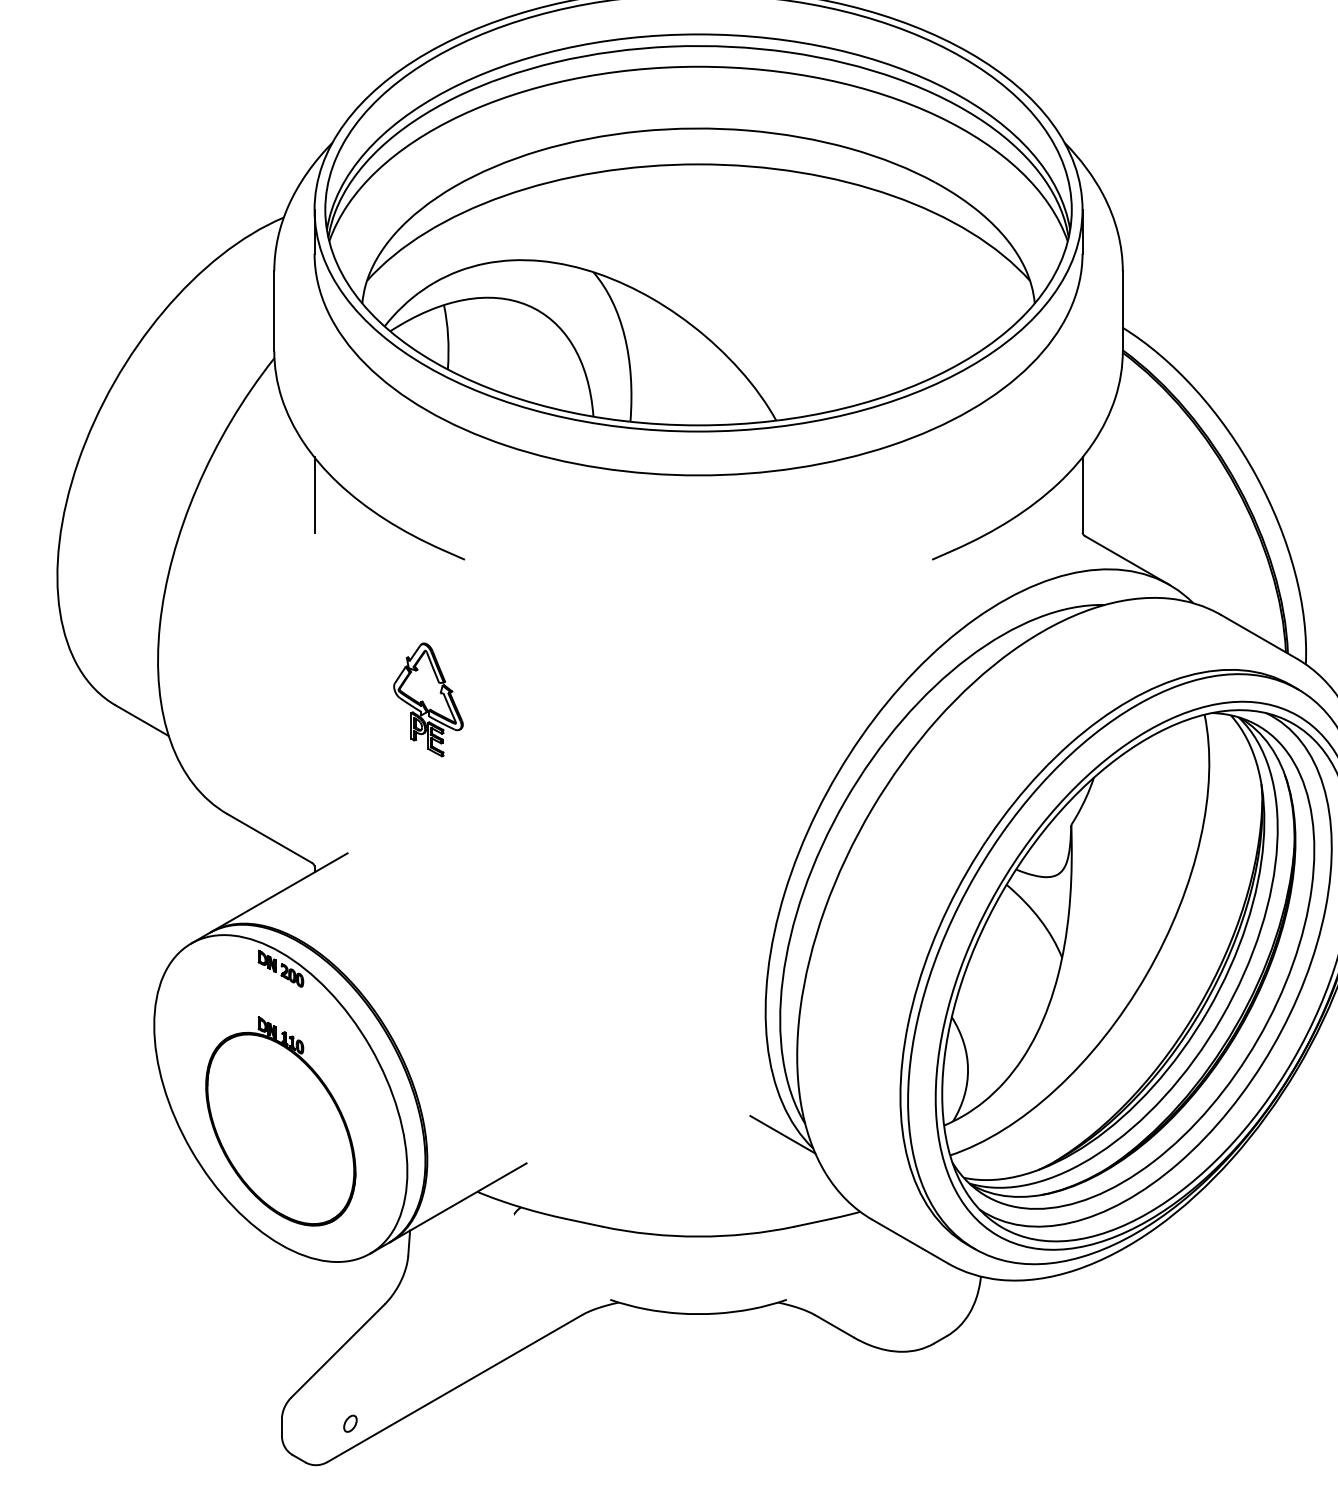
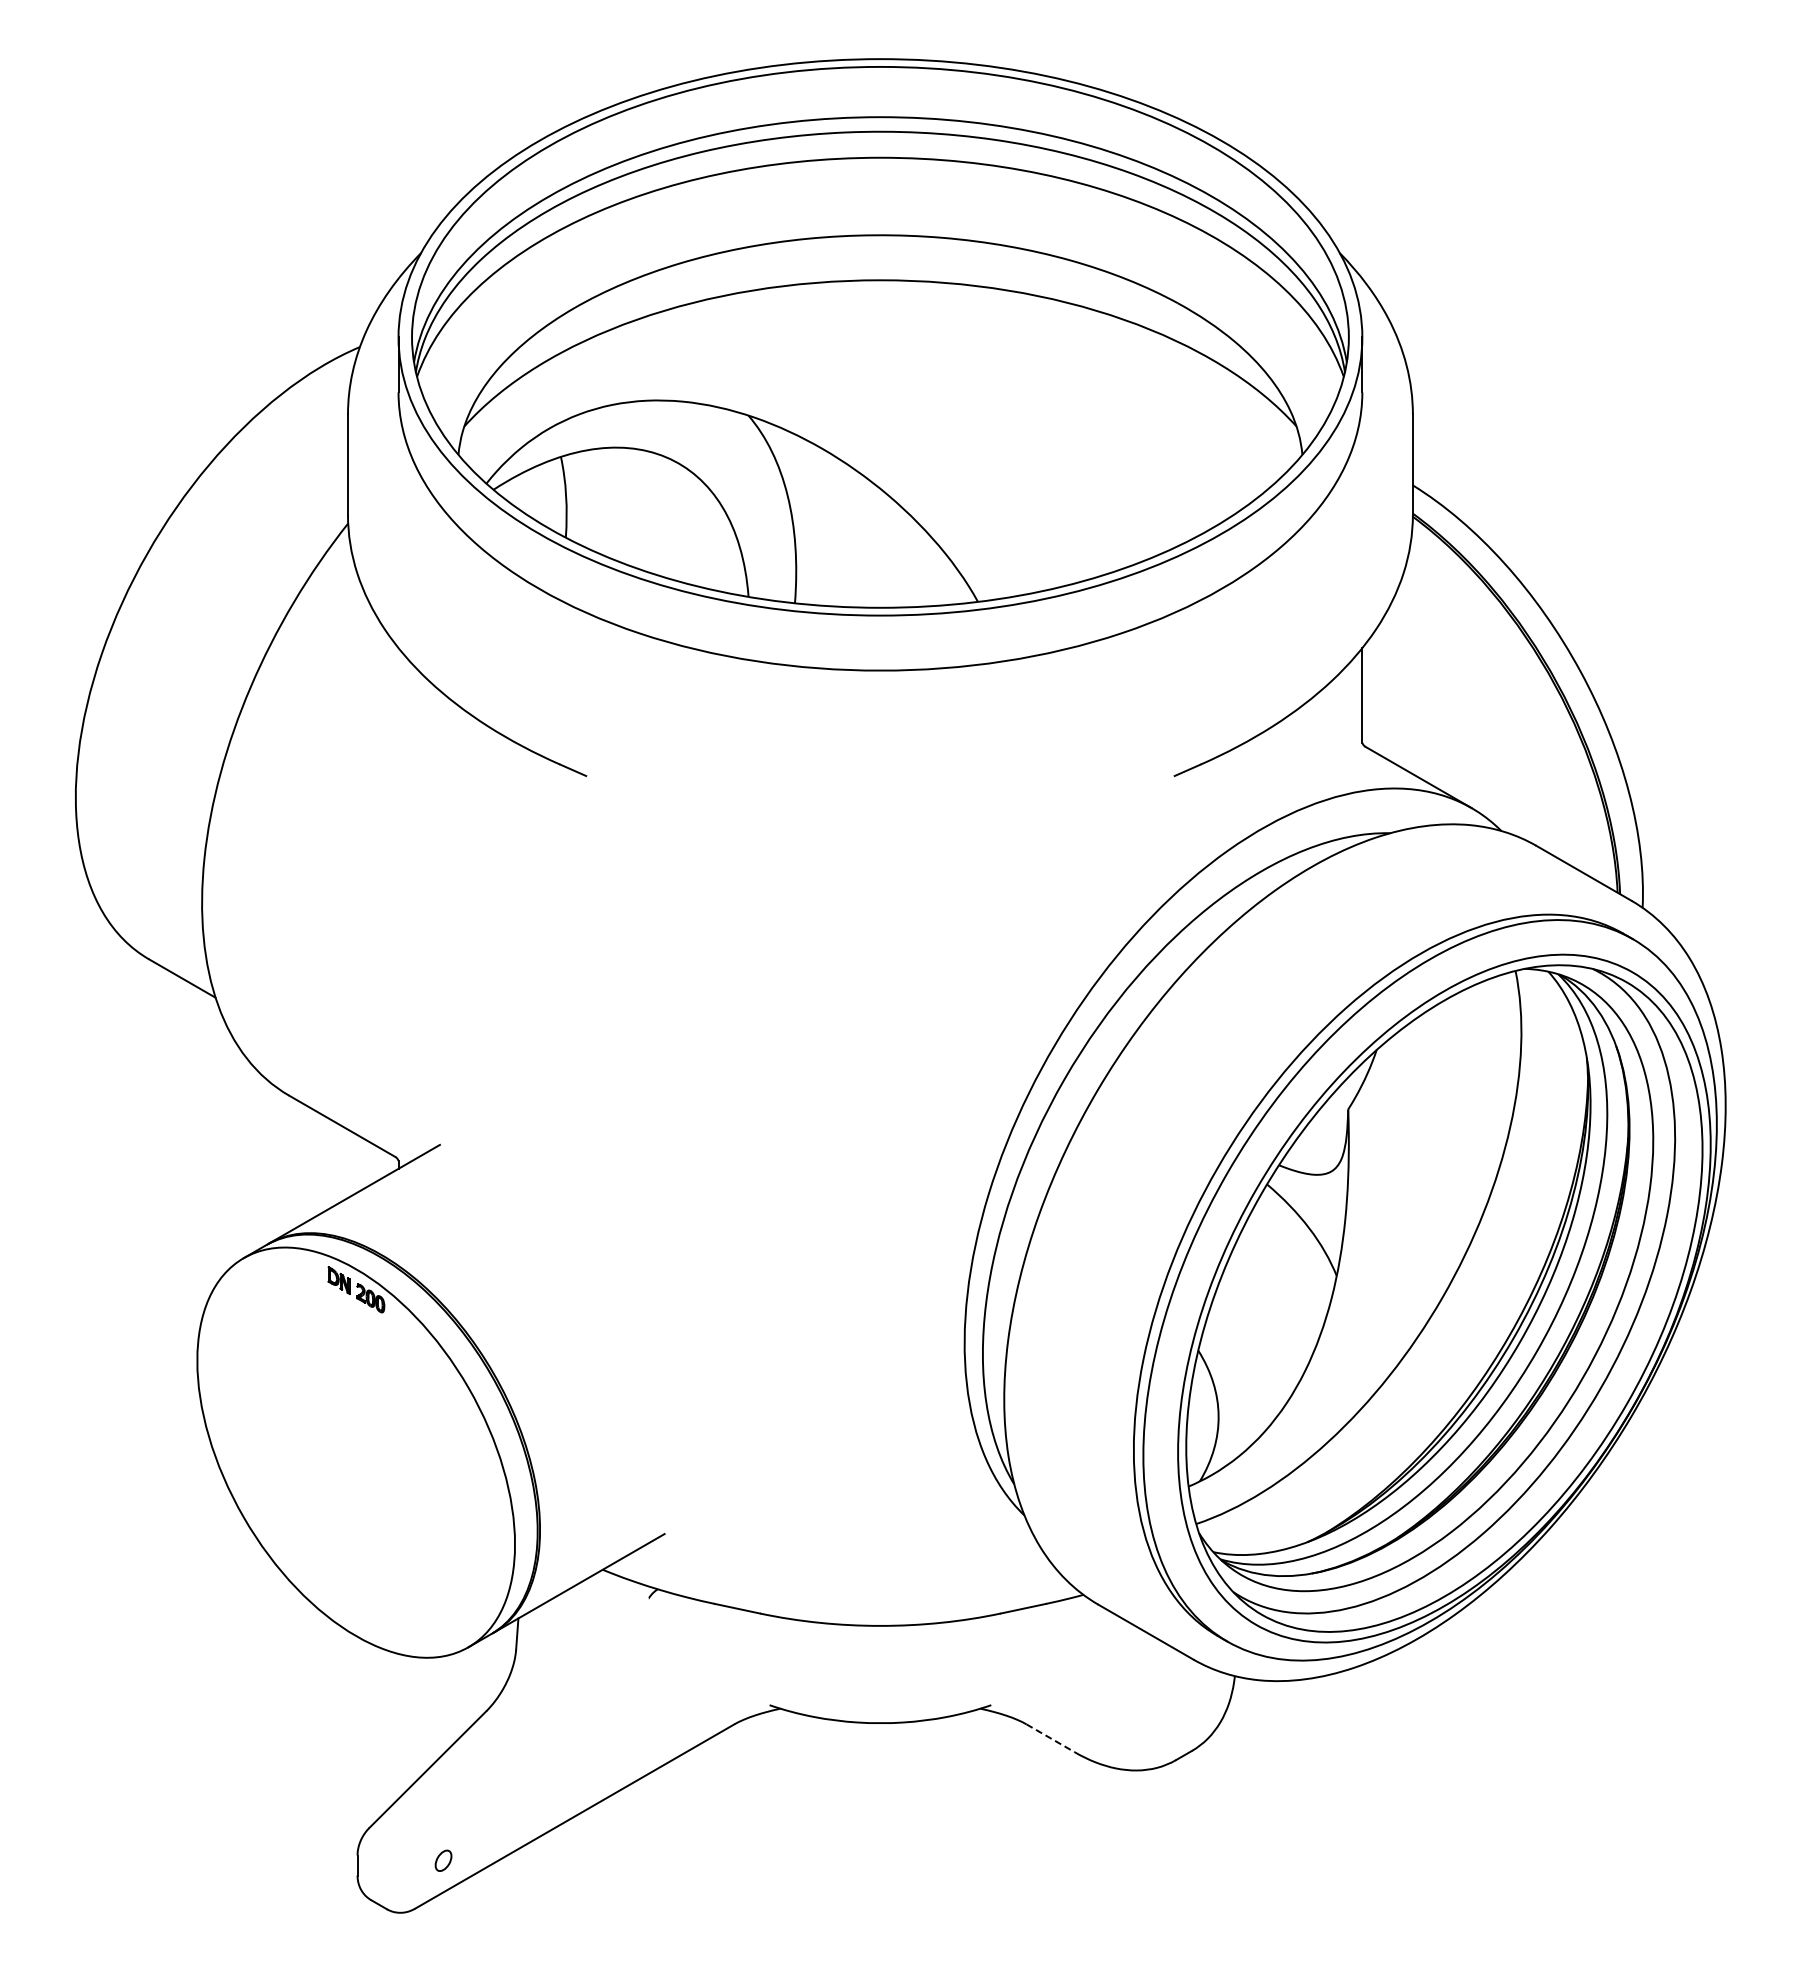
line: (314, 495) -> (398, 695), removed
part: (428, 700) -> (541, 952), removed
part: (280, 1121) -> (355, 1481), removed
line: (783, 1134) -> (986, 1497), removed
line: (834, 1326) -> (1050, 1738), solid -> dashed

